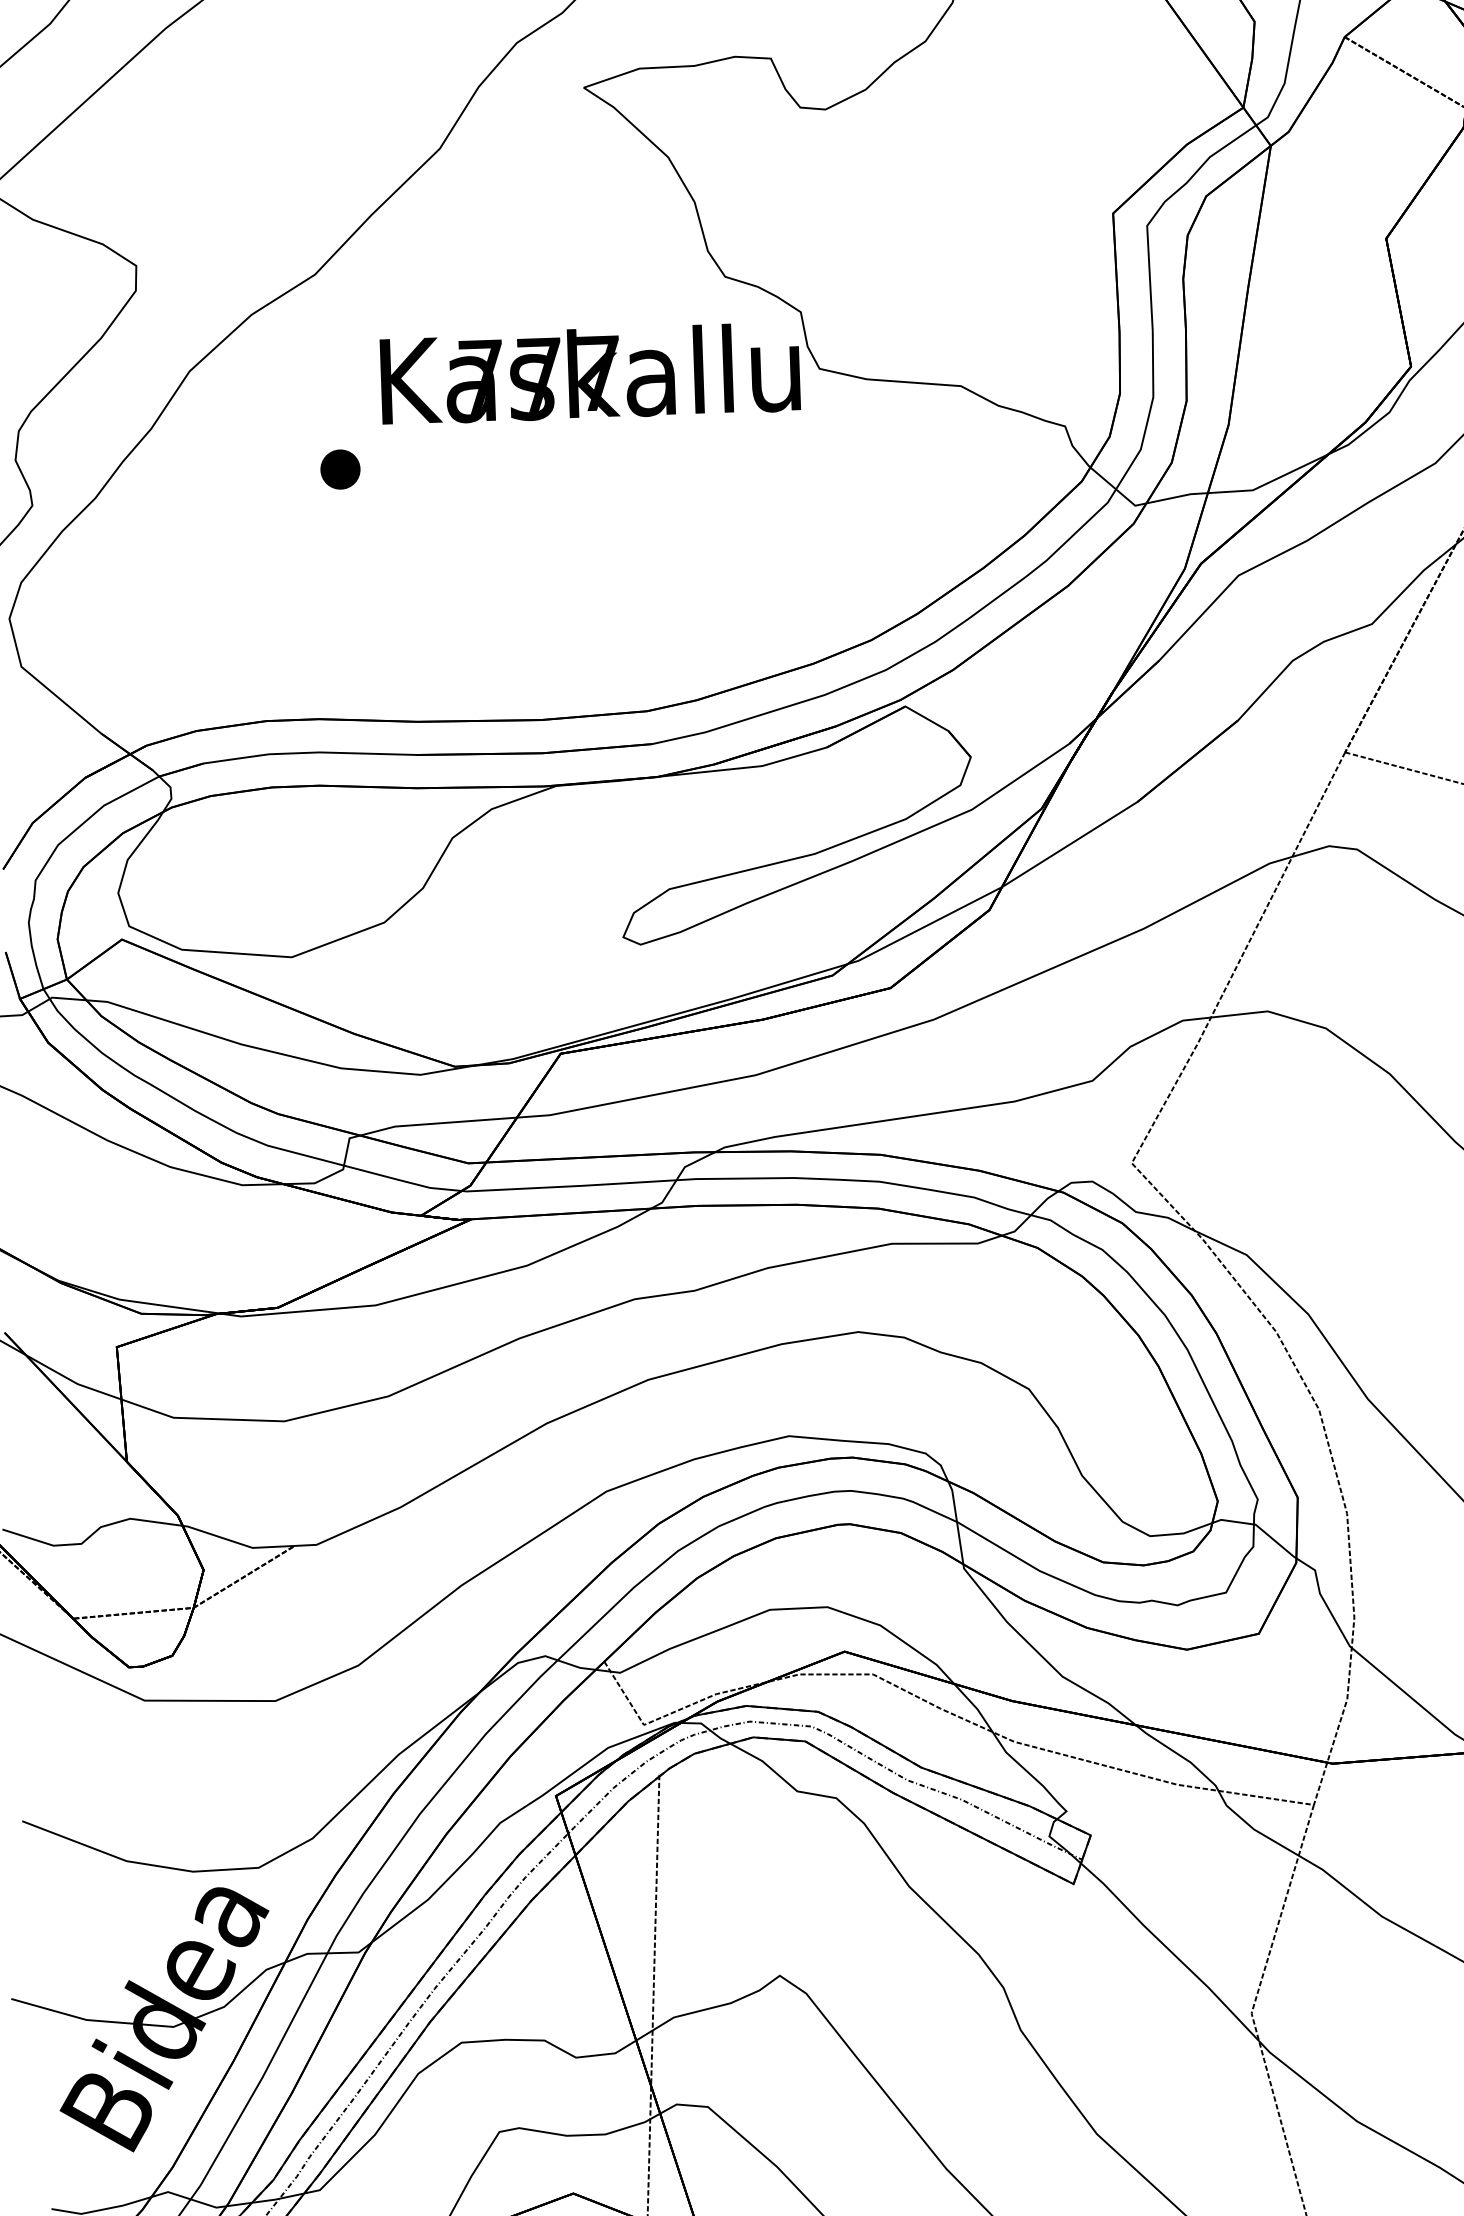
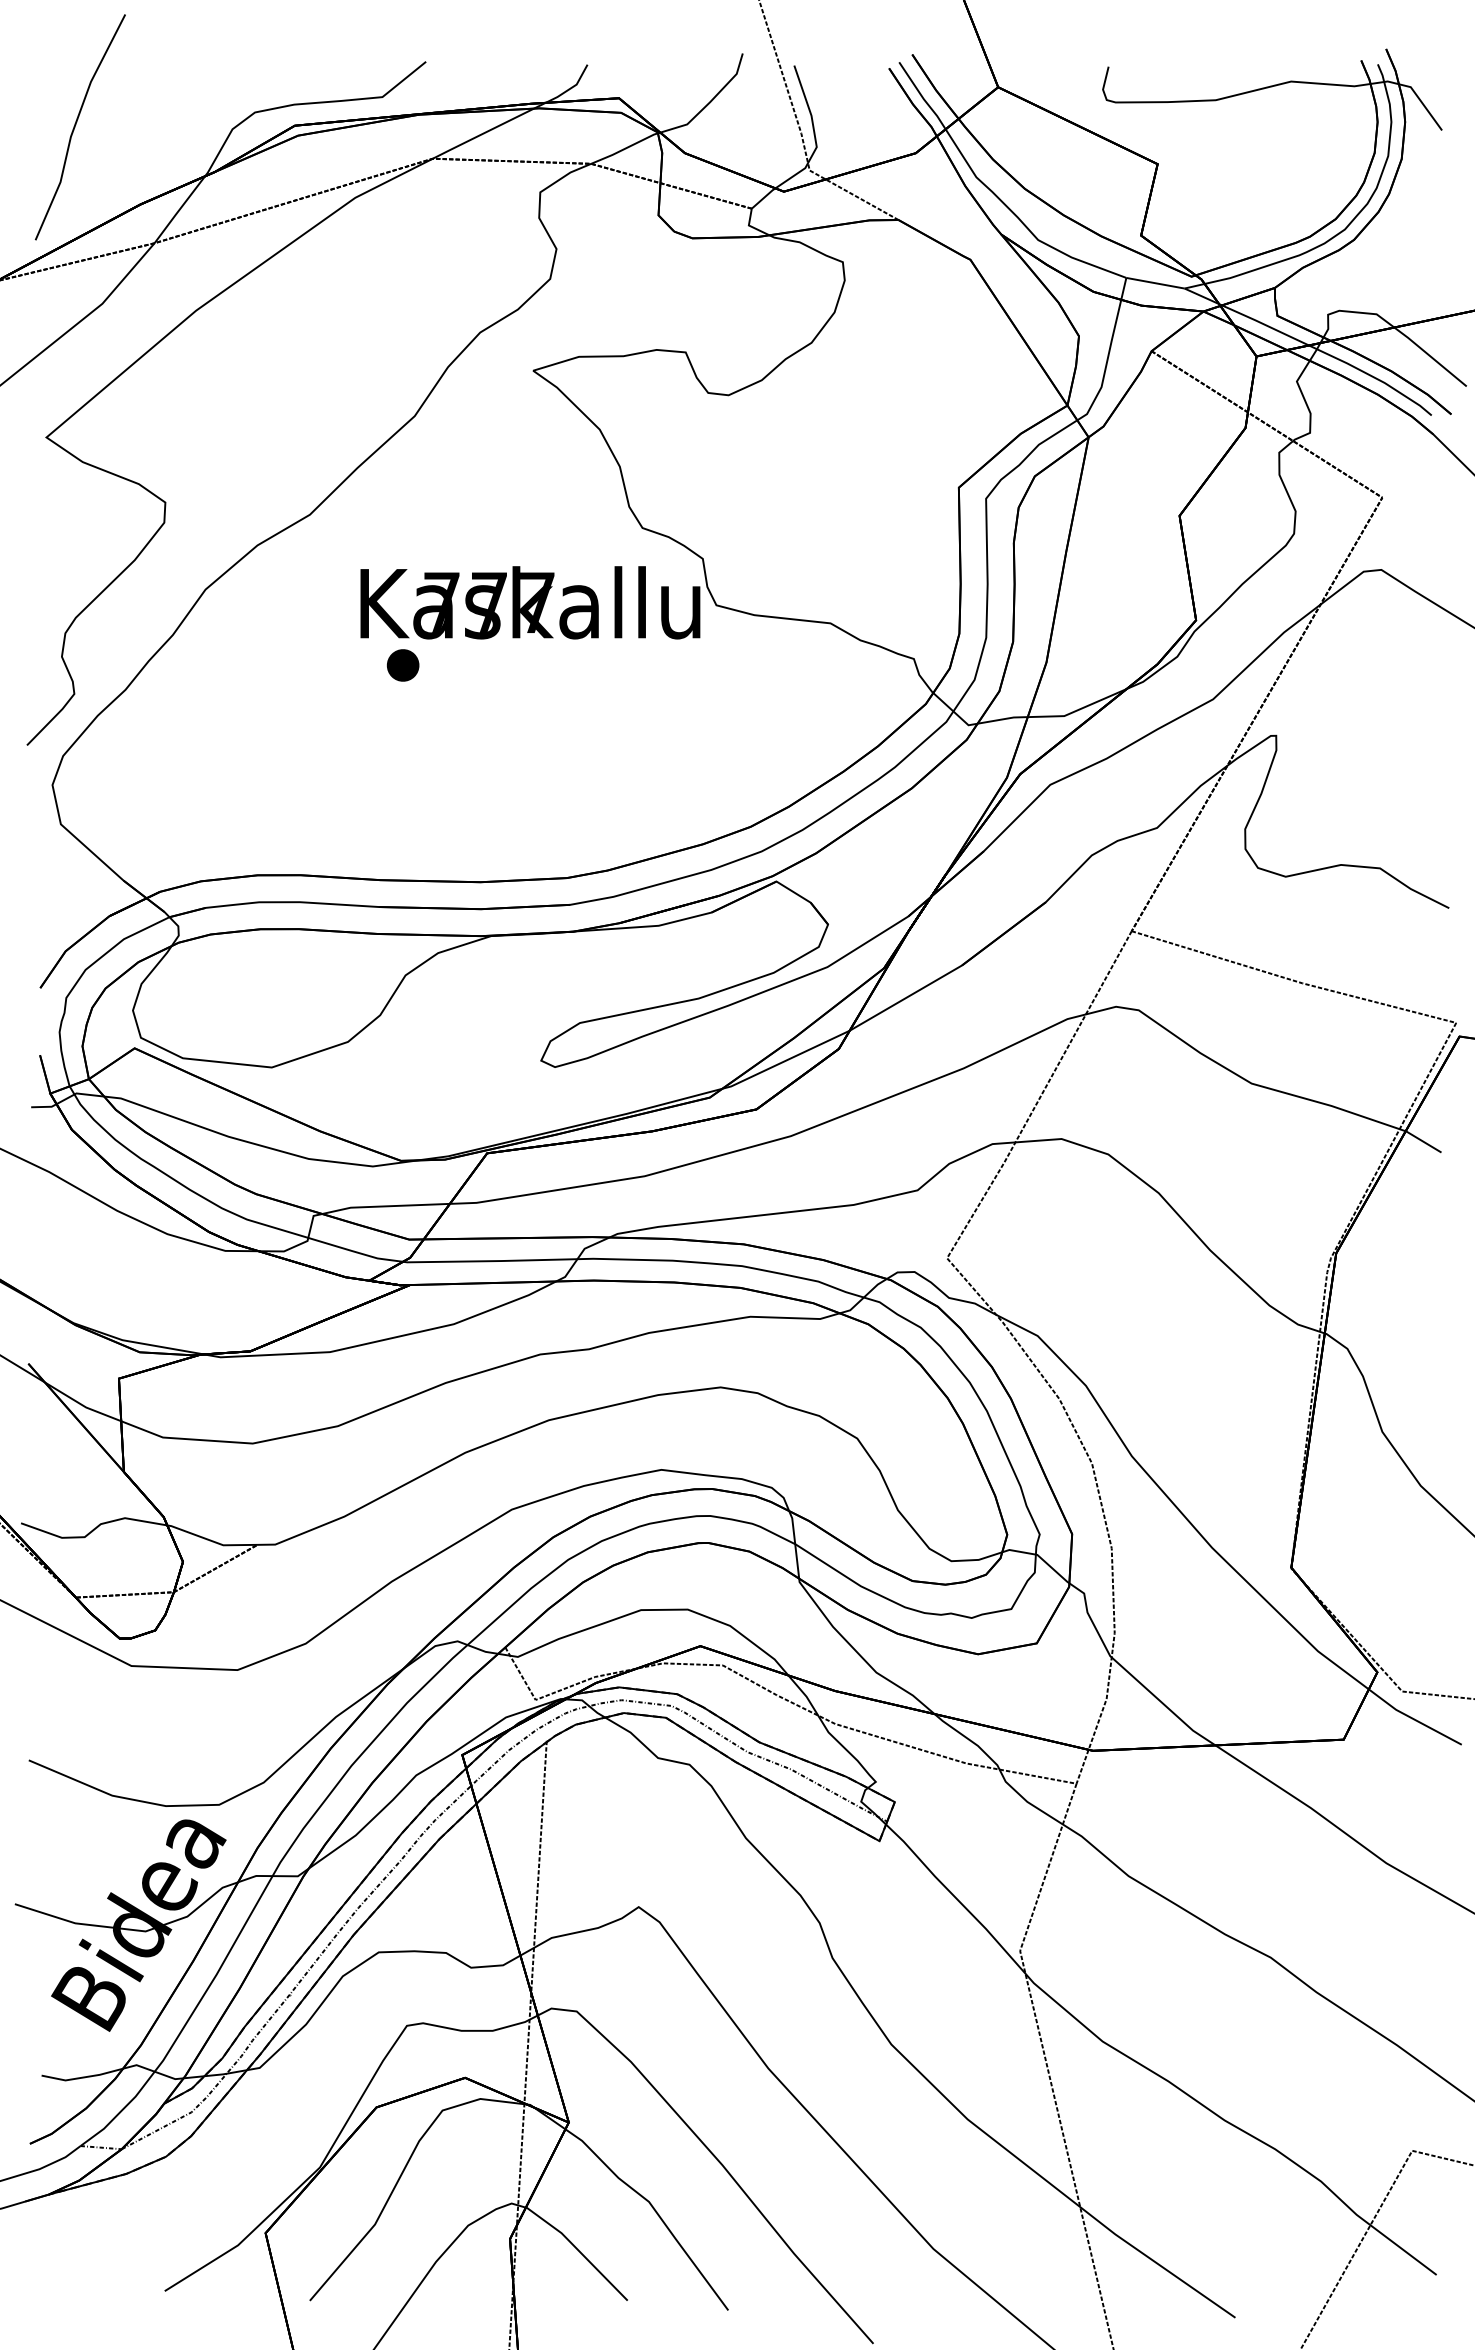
part: (340, 469) -> (403, 665), moved

